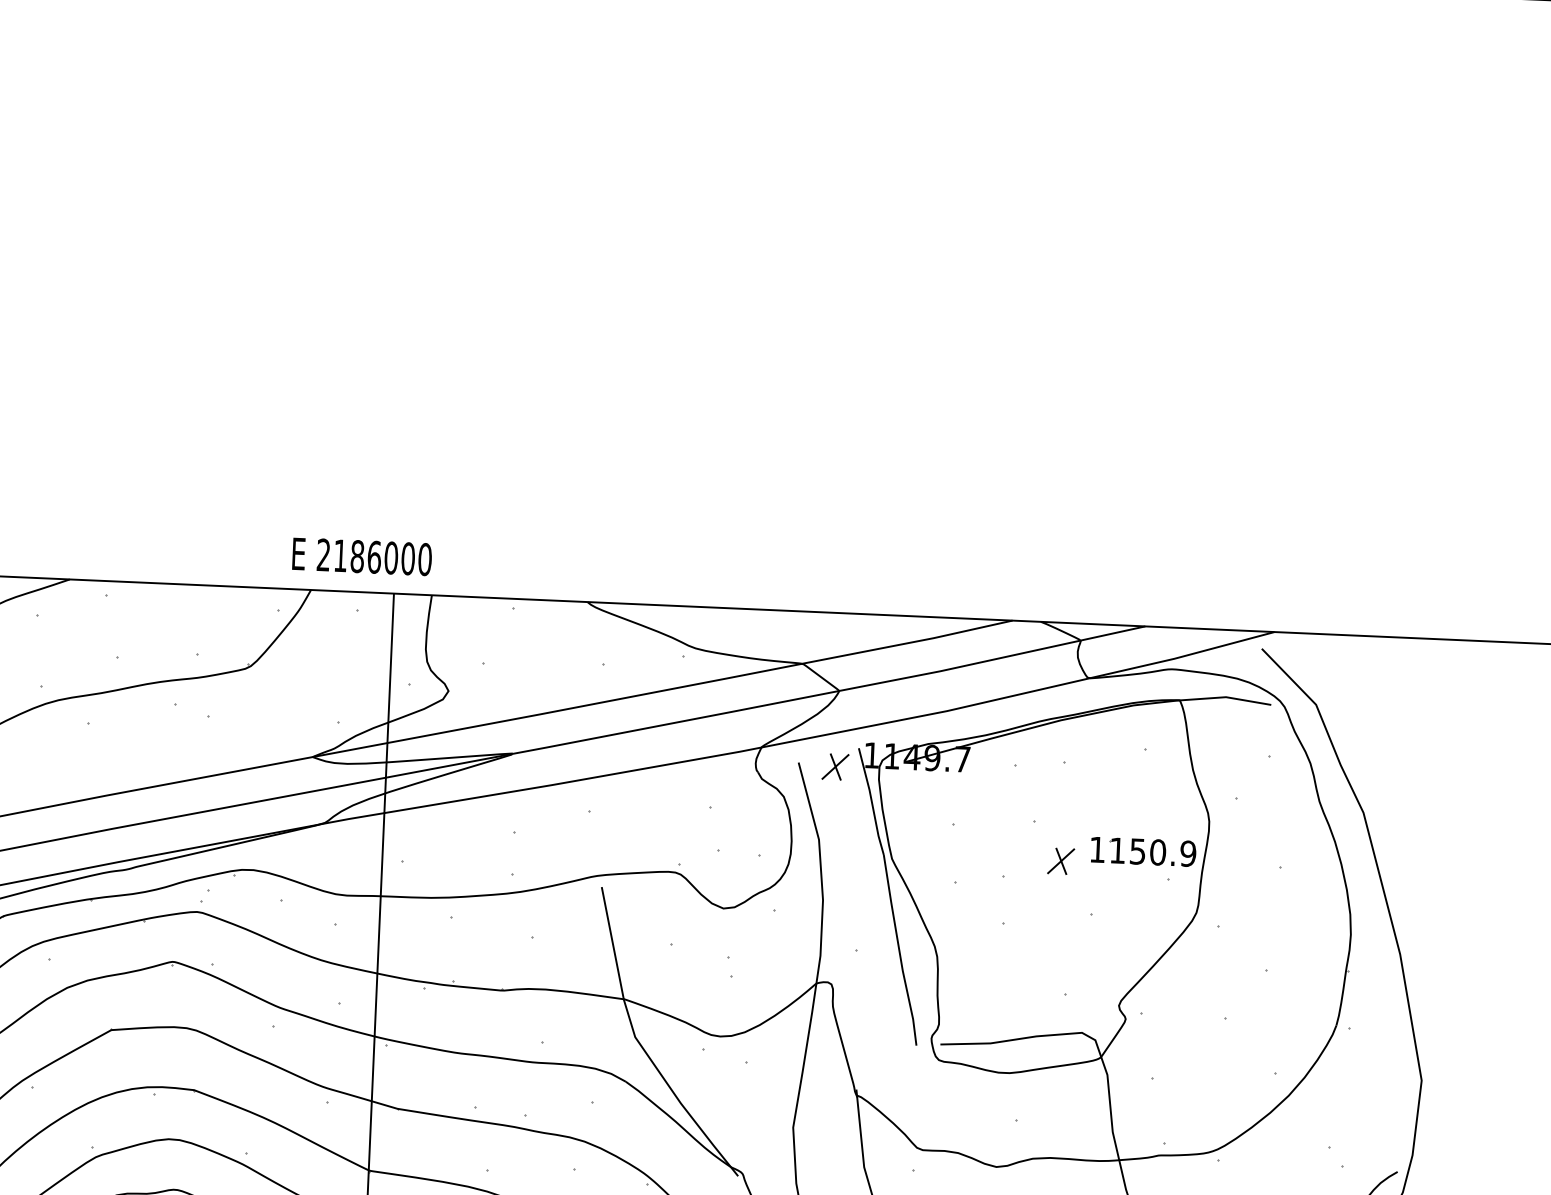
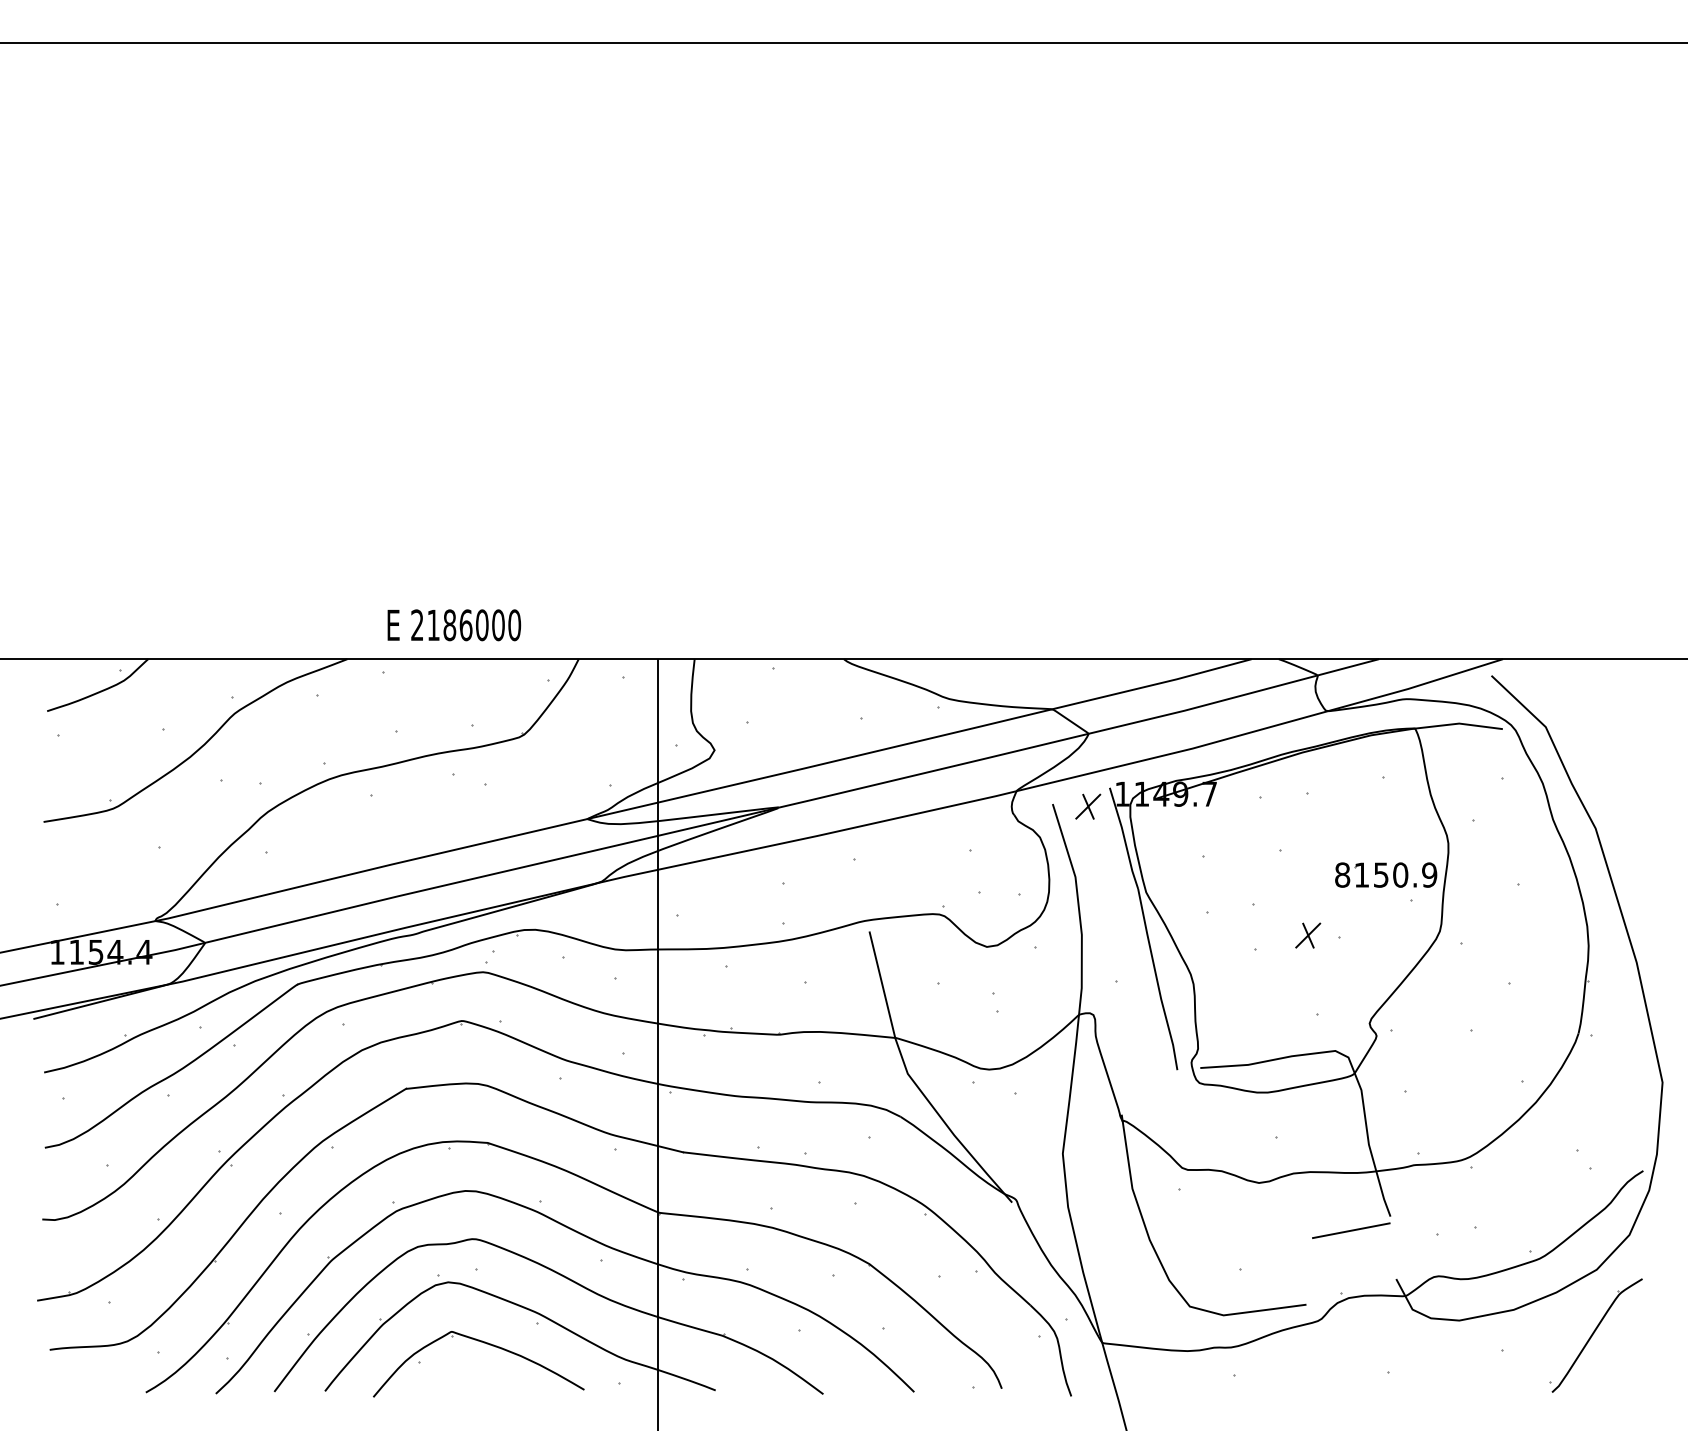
text: (362, 557) -> (454, 625), moved
text: (1097, 849) -> (1342, 874), 1150.9 -> 8150.9
part: (1061, 861) -> (1308, 935), moved

